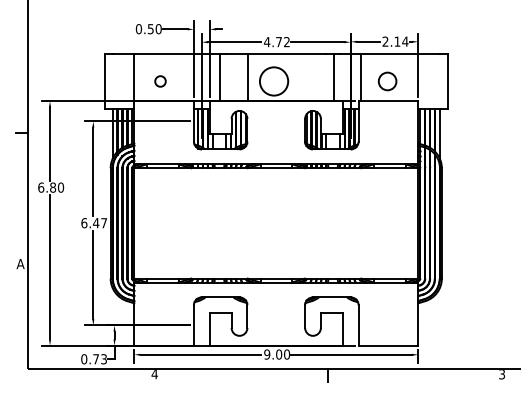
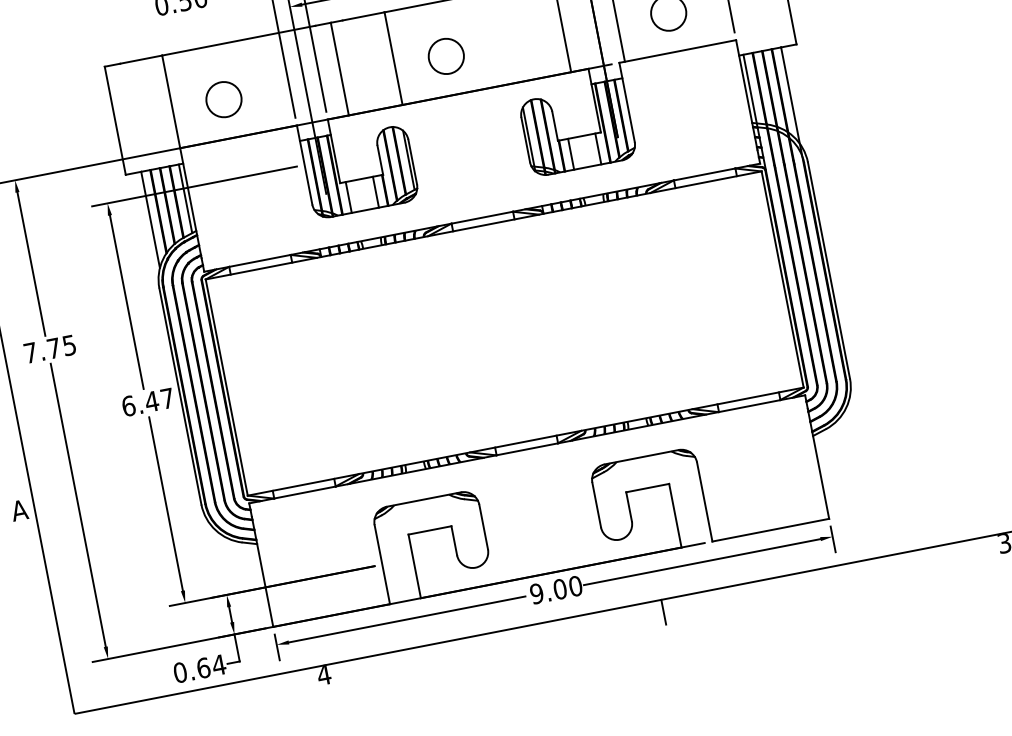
circle: (160, 81) -> (223, 99), size x1.67
circle: (273, 81) -> (445, 56), size x0.62
text: (51, 187) -> (50, 348), 6.80 -> 7.75
text: (100, 359) -> (212, 666), 0.73 -> 0.64

